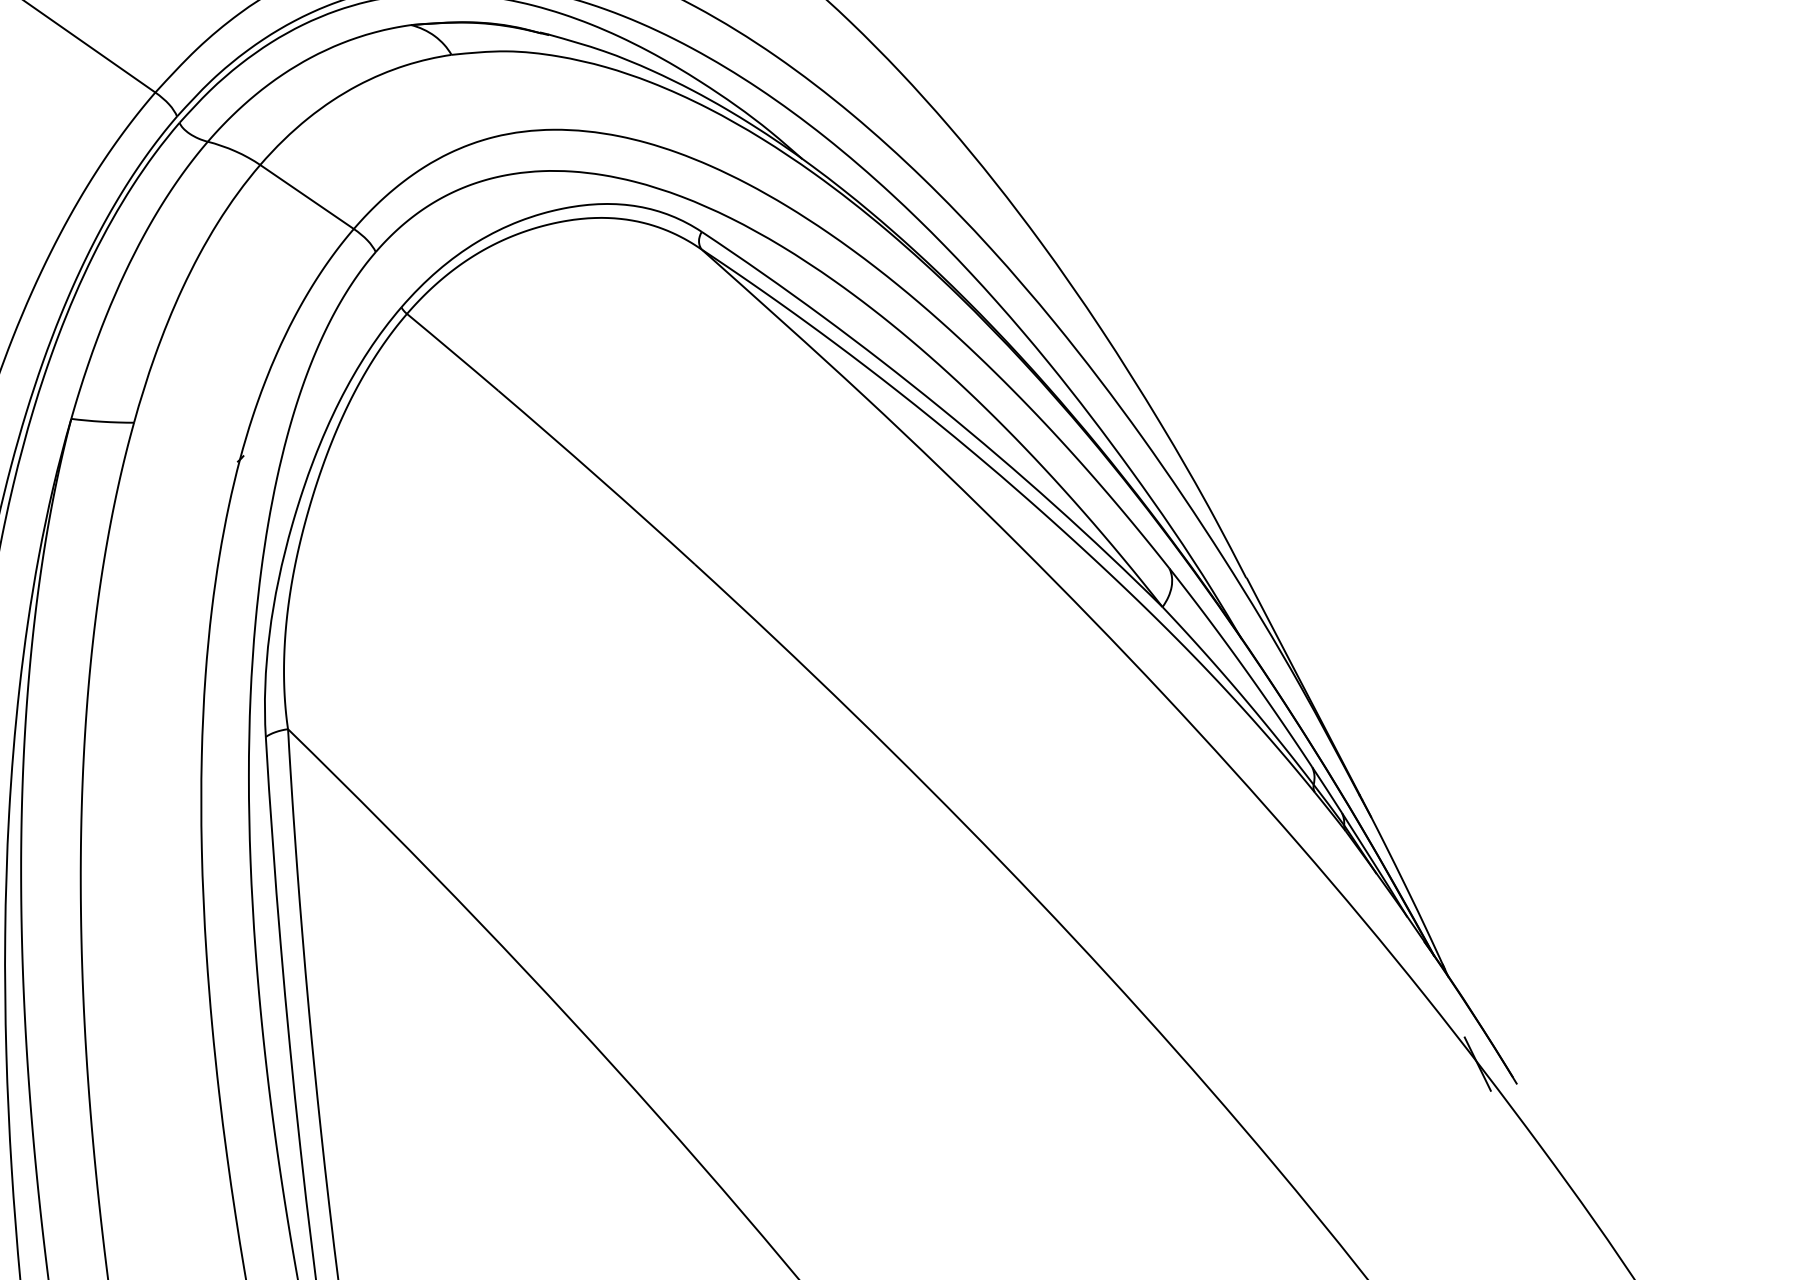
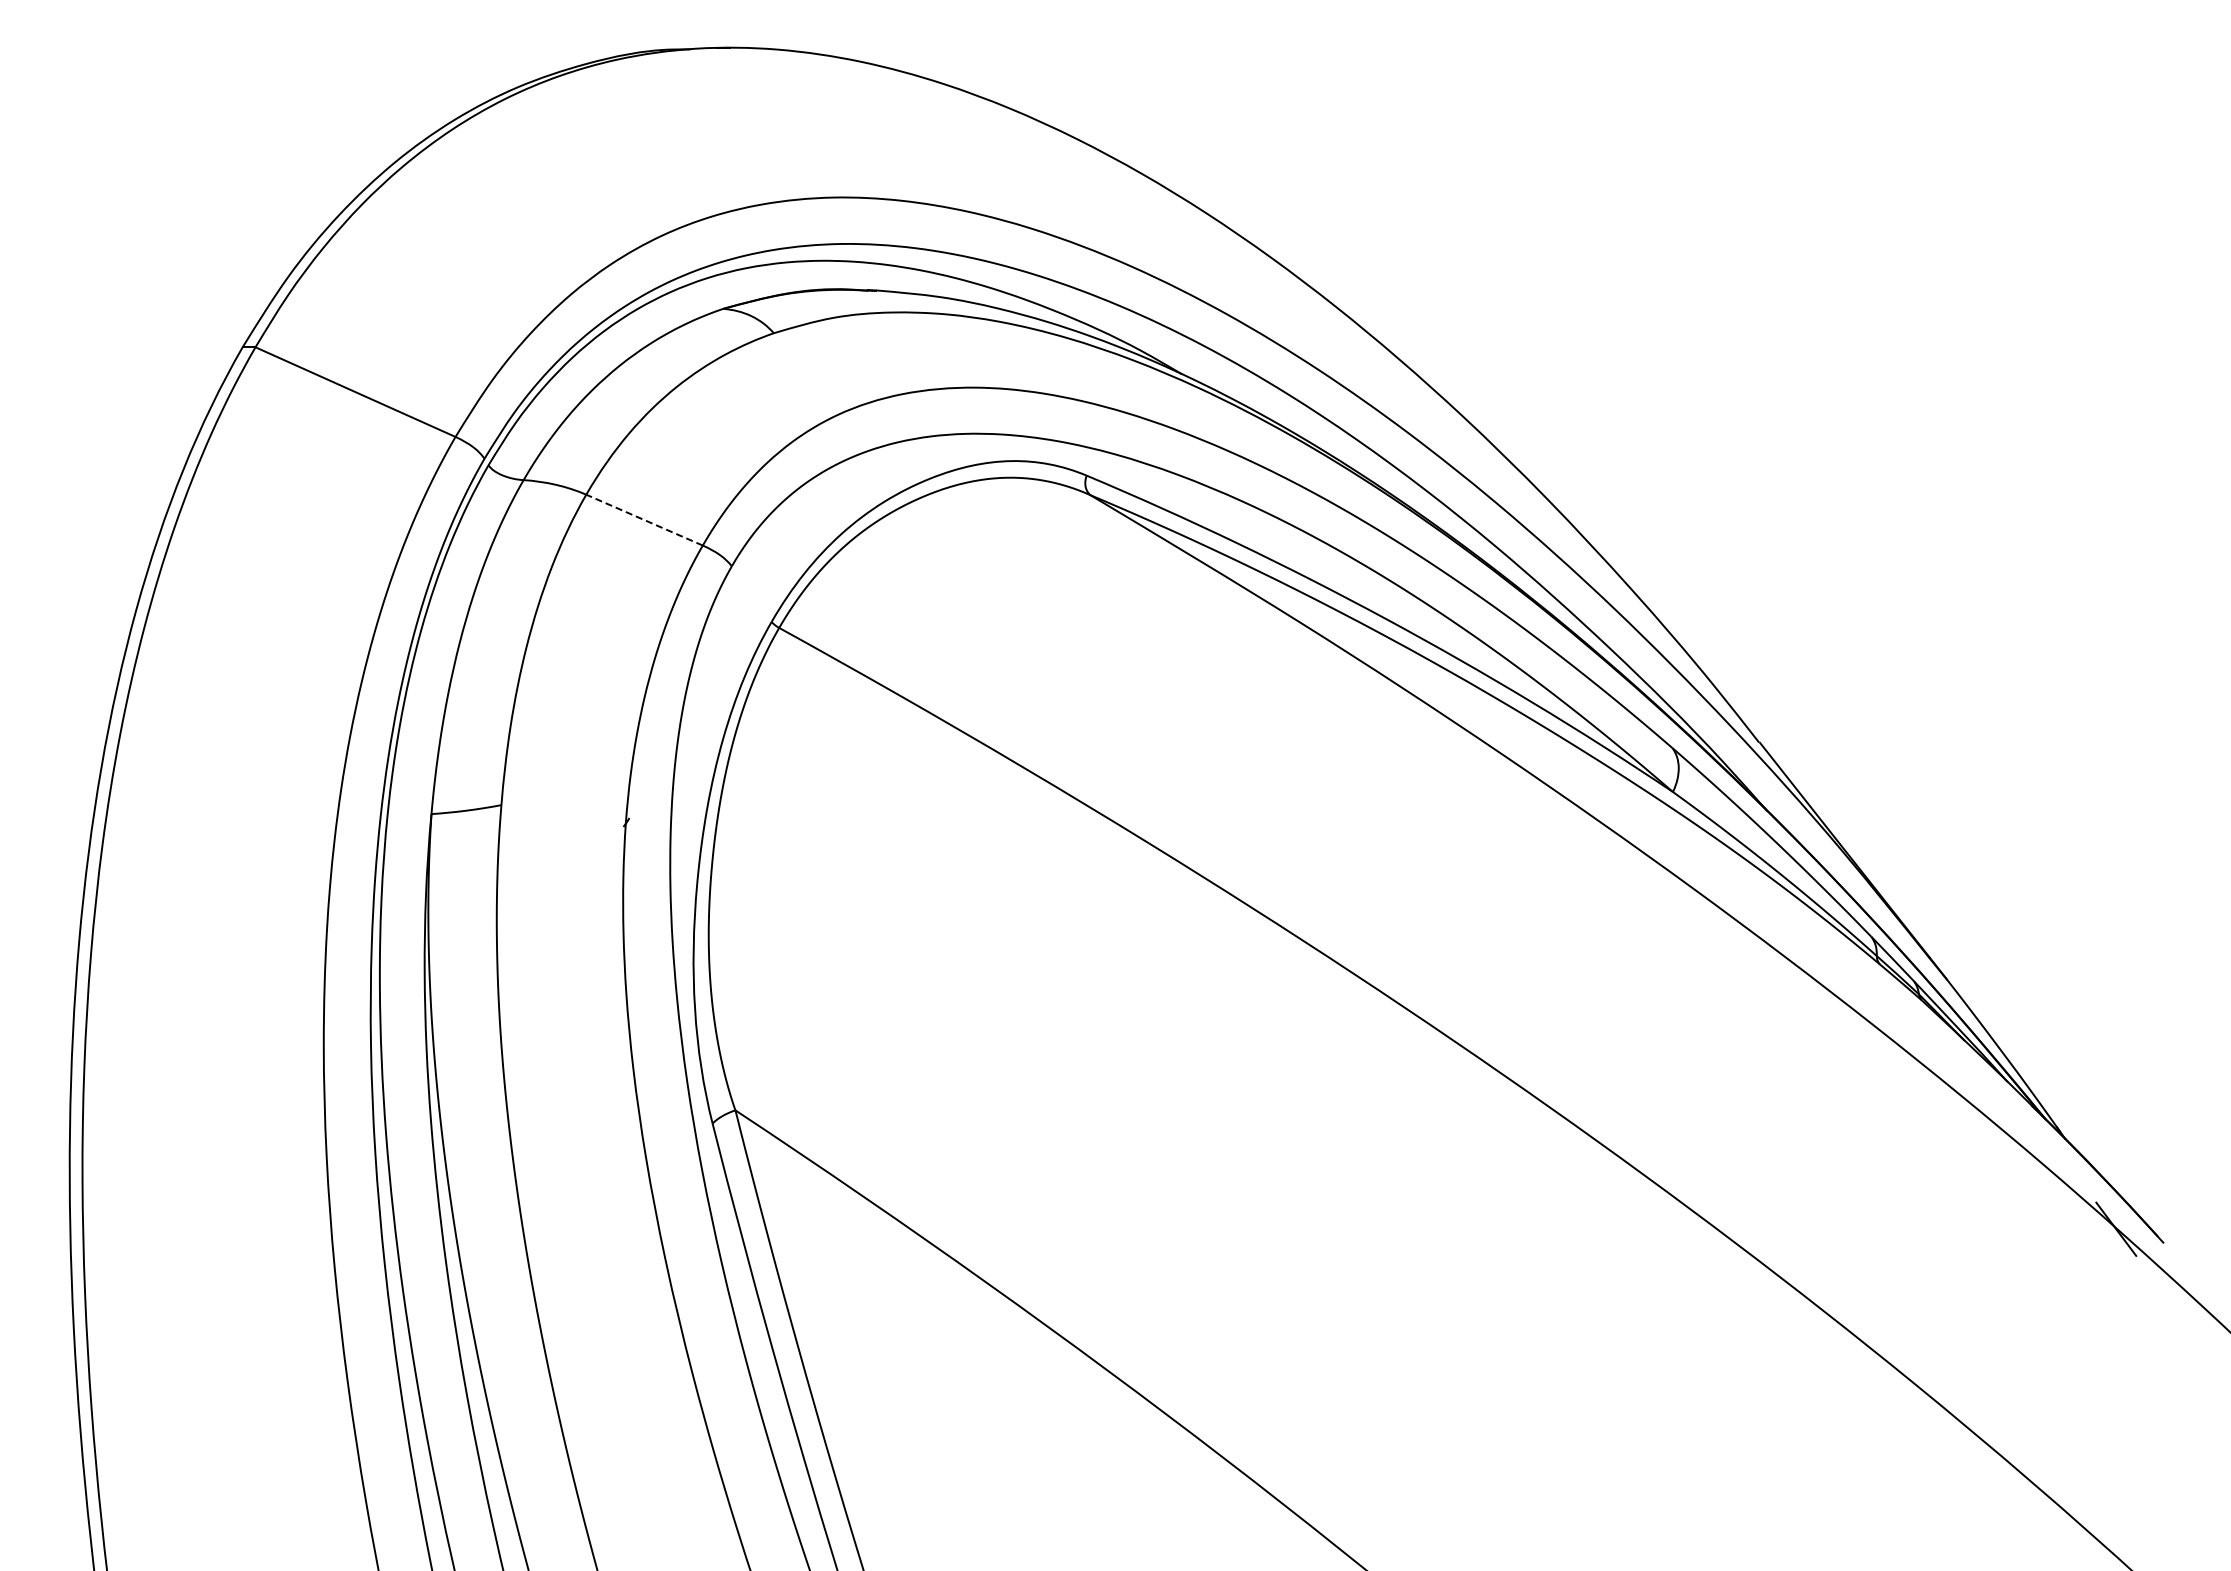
line: (306, 197) -> (644, 520), solid -> dashed

